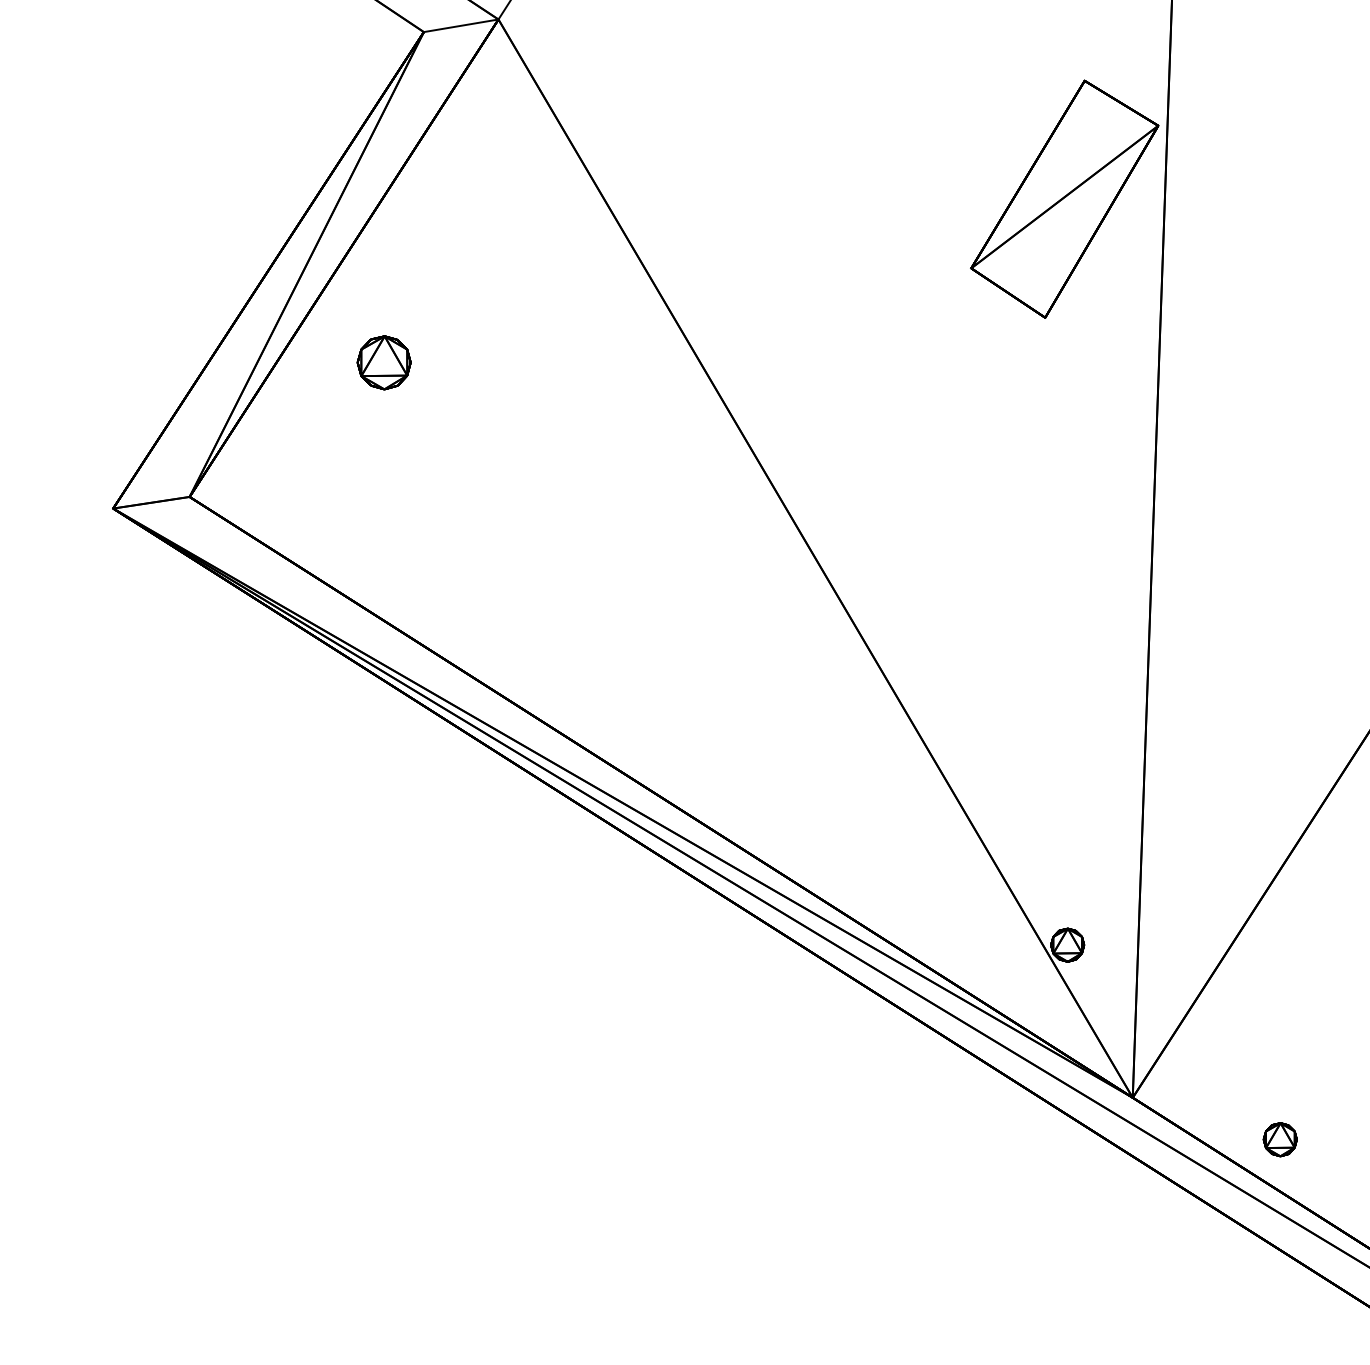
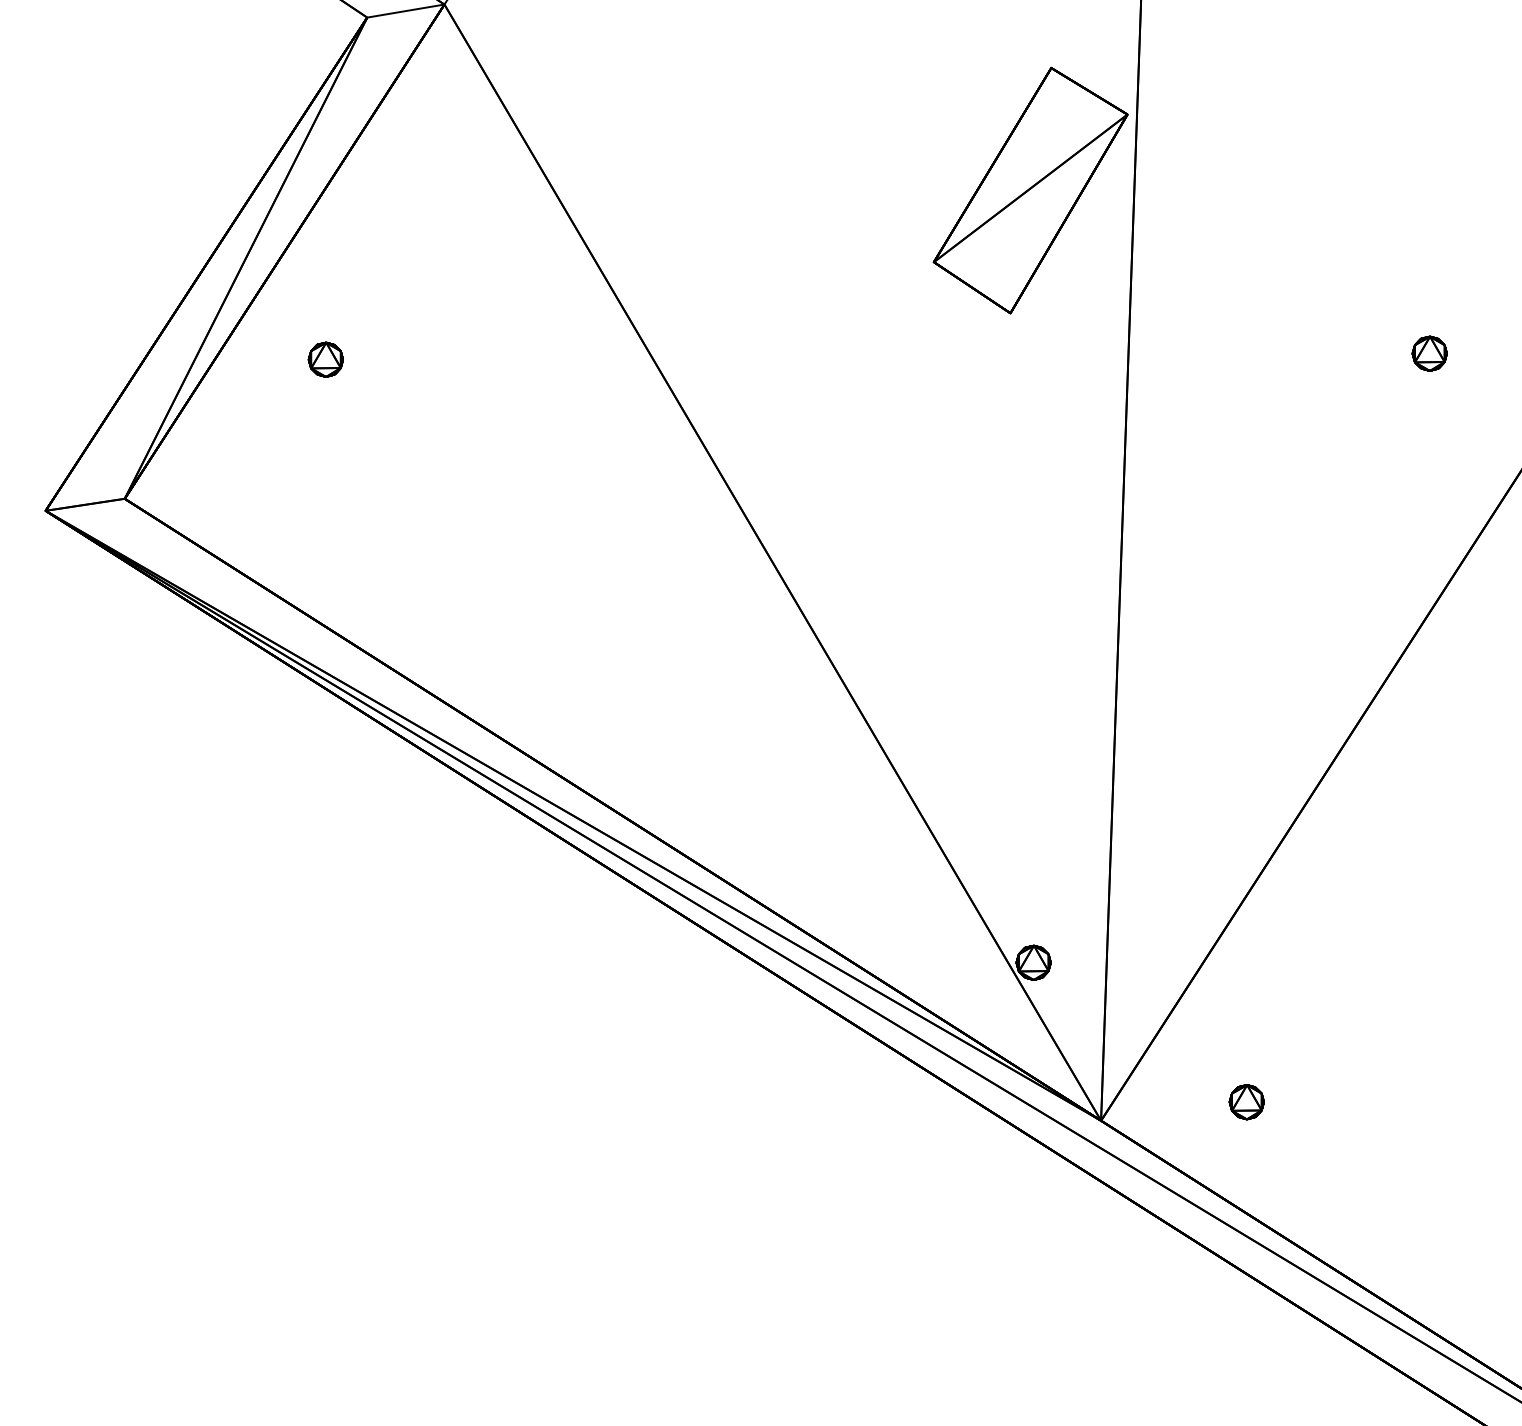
part: (383, 362) -> (325, 359), size x0.62
part: (1279, 1140) -> (1246, 1102), moved

